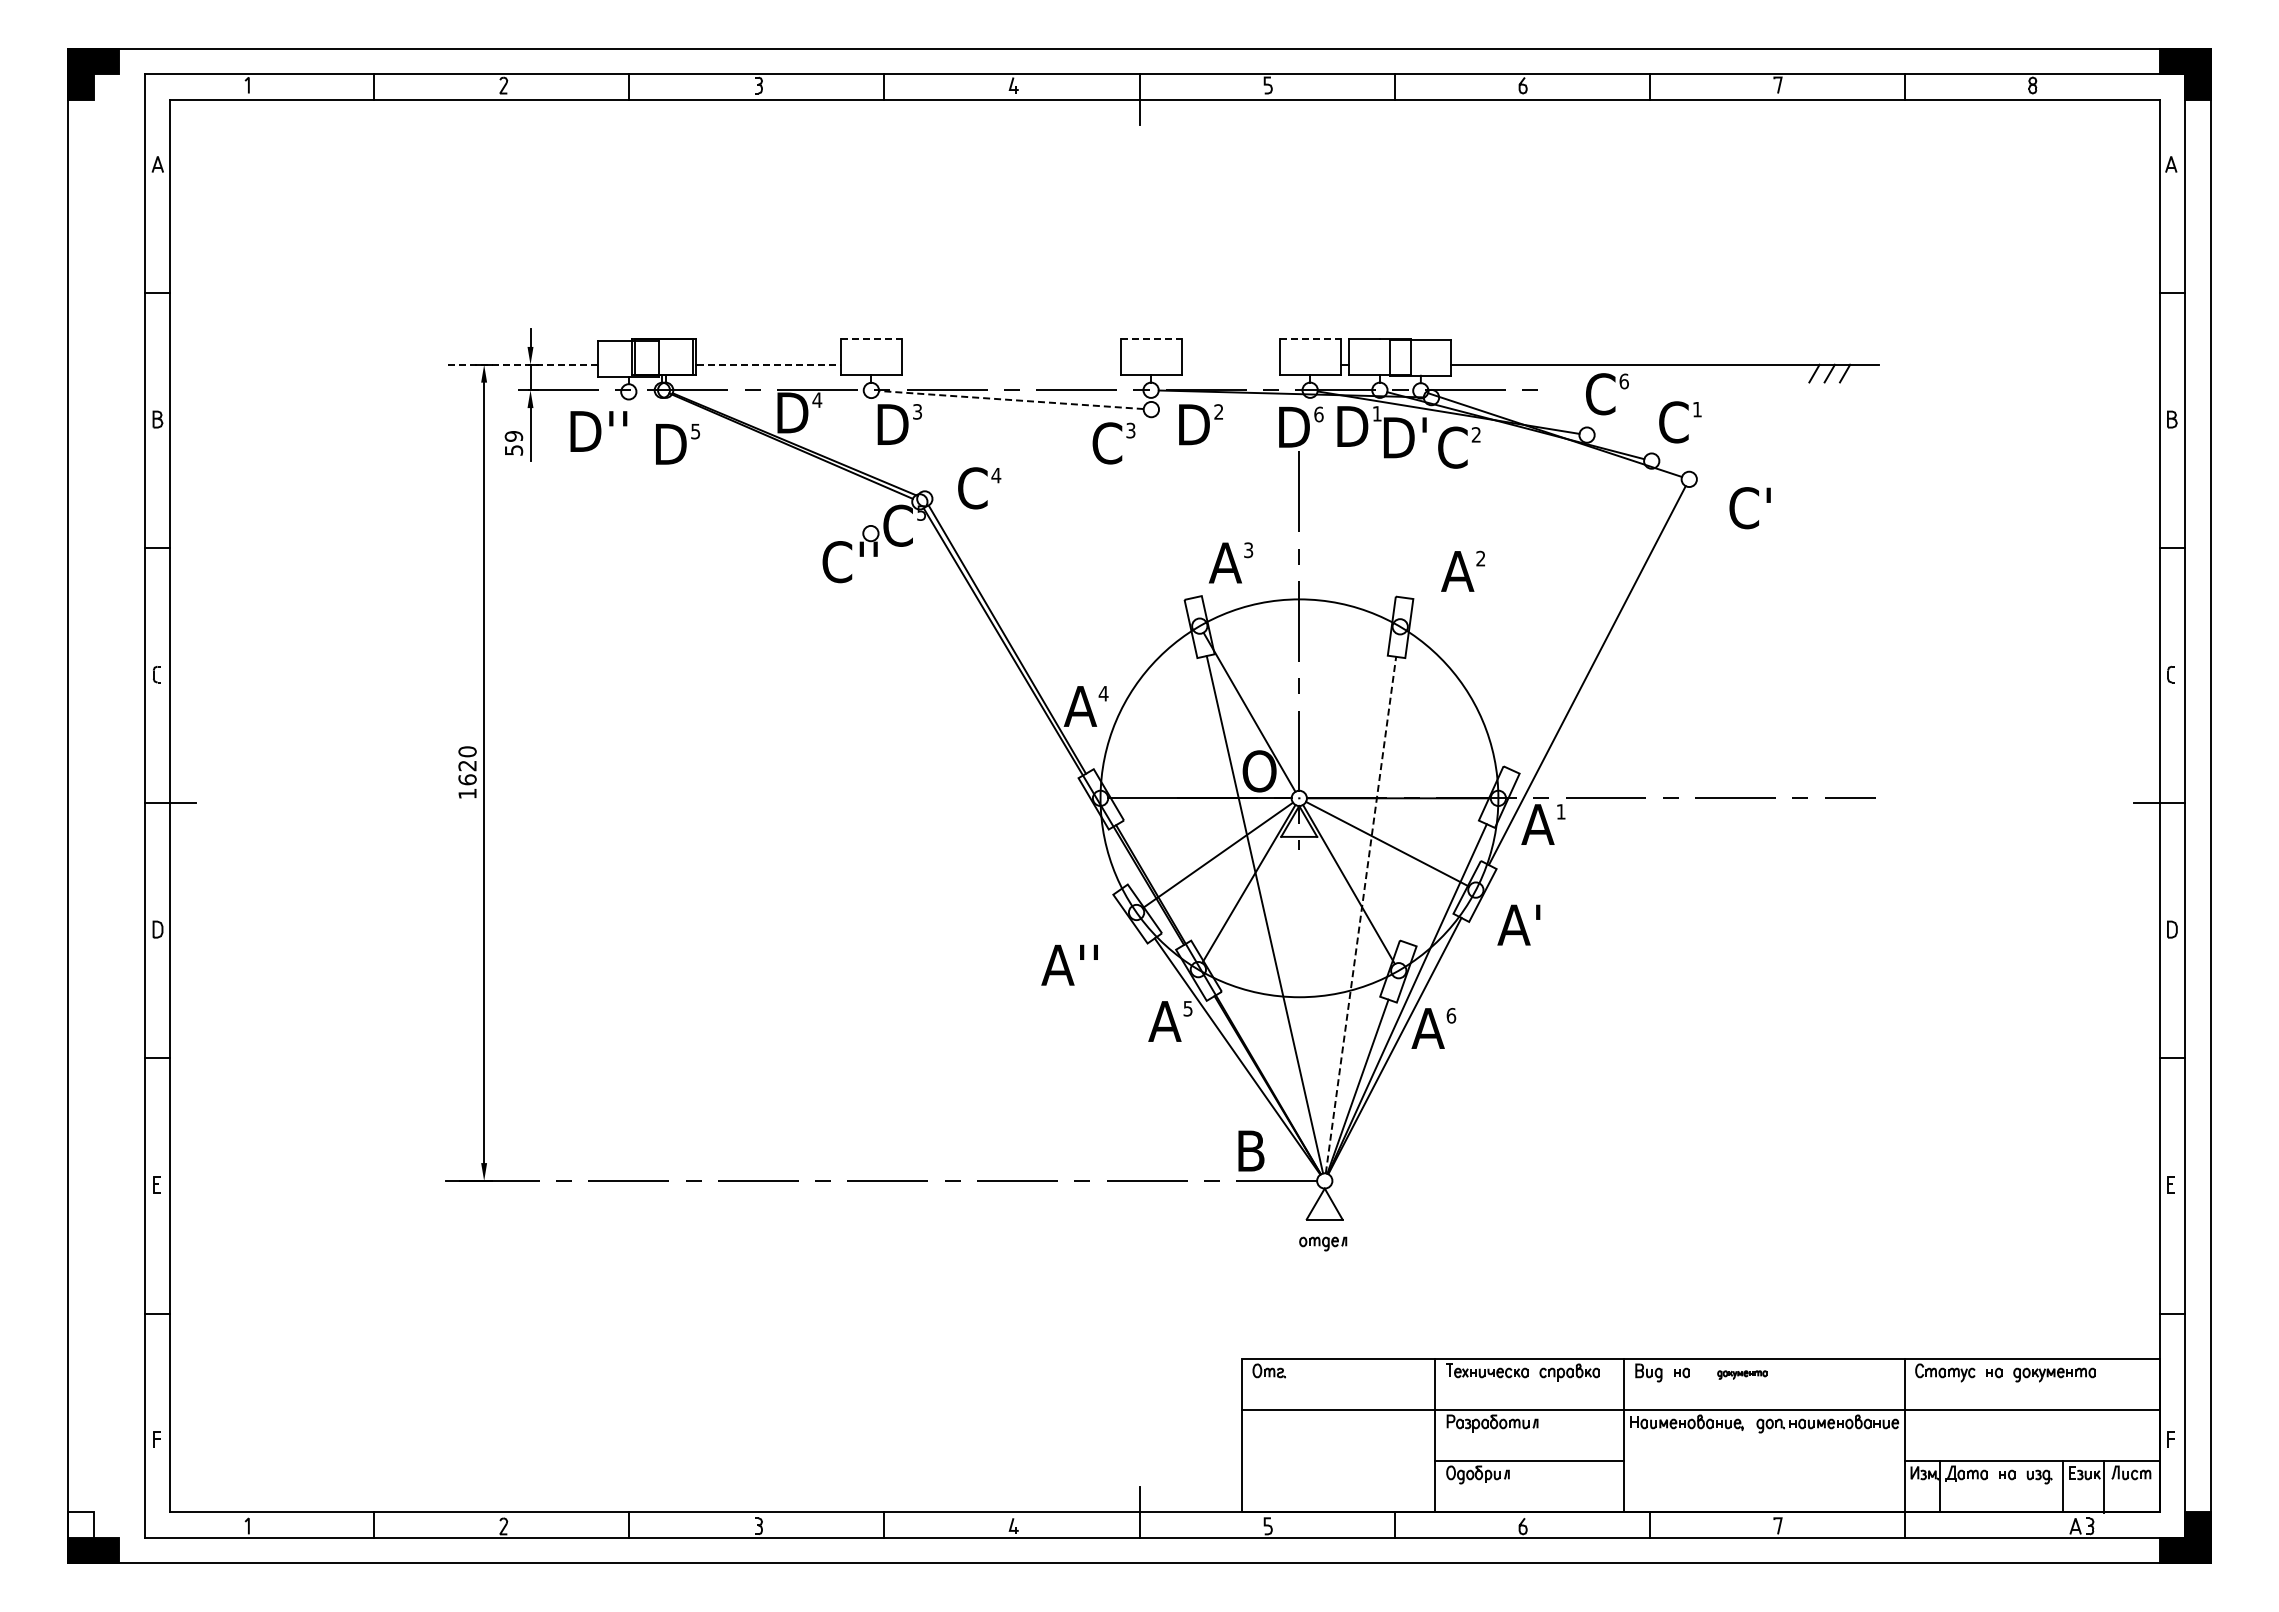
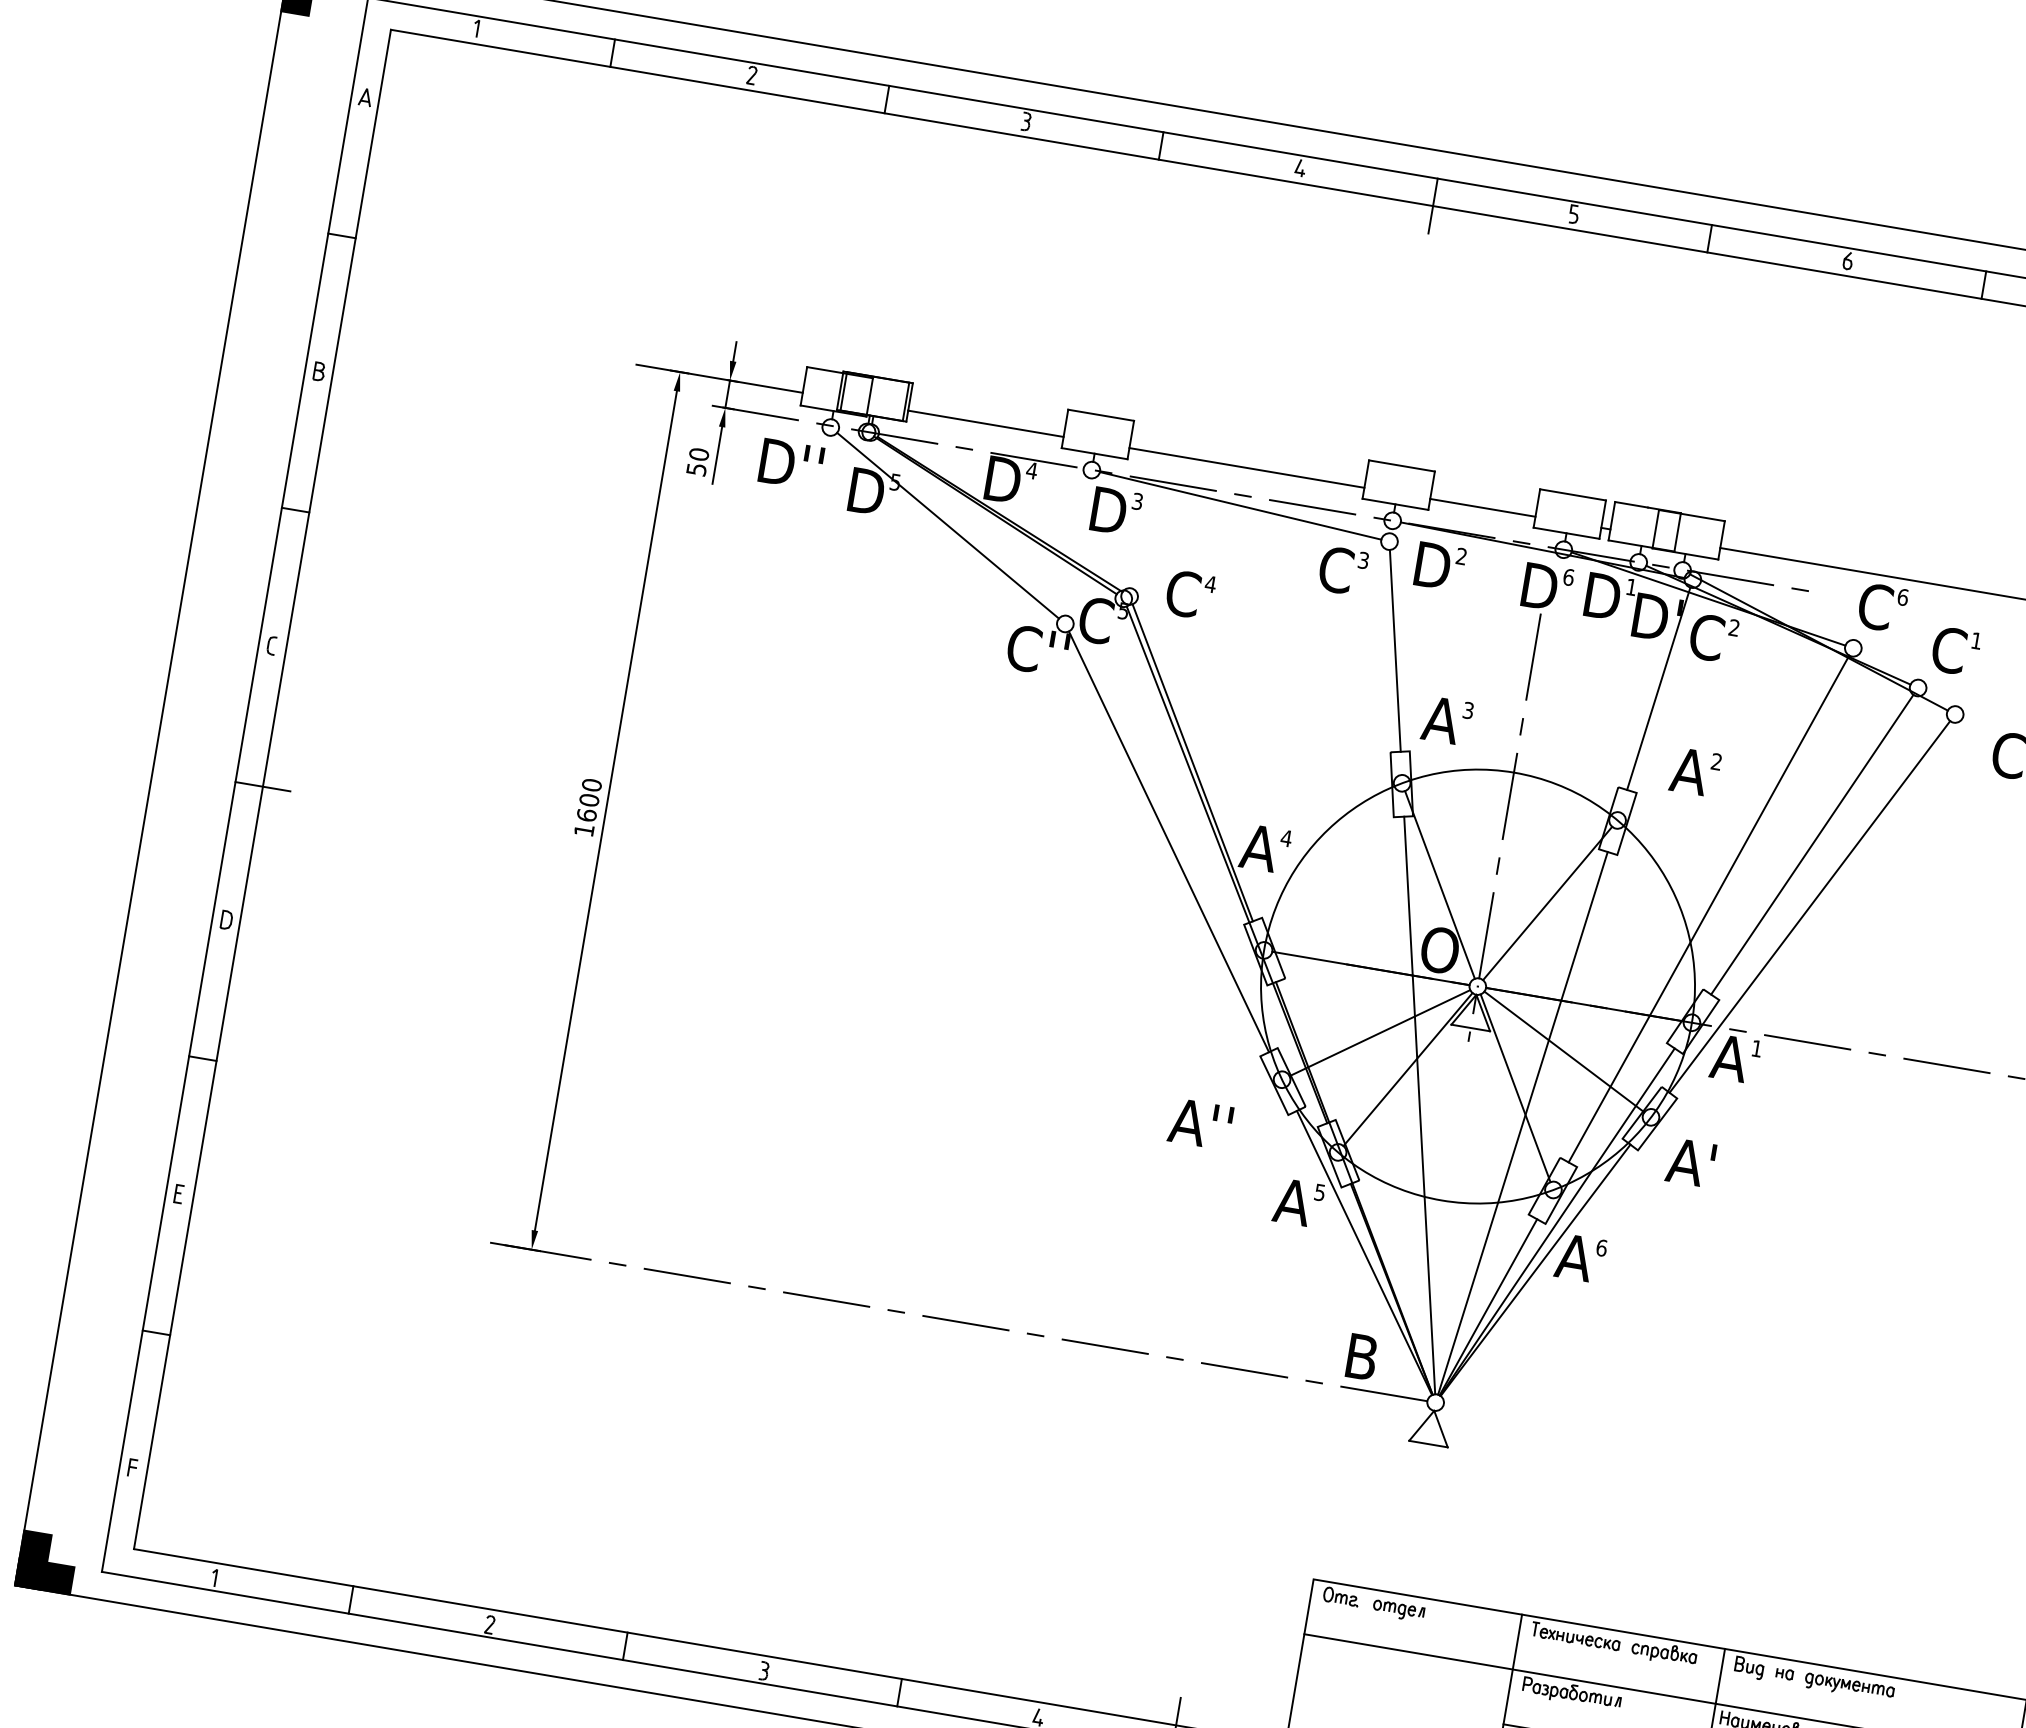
line: (871, 339) -> (1101, 415), dashed -> solid
line: (1151, 339) -> (1402, 466), dashed -> solid
line: (1310, 339) -> (1573, 495), dashed -> solid
line: (520, 364) -> (719, 378), dashed -> solid
line: (769, 364) -> (987, 423), dashed -> solid
line: (1010, 364) -> (1246, 467), added
line: (1230, 364) -> (1482, 507), added
line: (1011, 400) -> (1240, 506), dashed -> solid
text: (514, 436) -> (699, 454), 59 -> 50
line: (749, 462) -> (947, 525), added
line: (1417, 501) -> (1658, 688), added
line: (1173, 507) -> (1395, 650), added
line: (1579, 618) -> (1811, 844), added
line: (1496, 692) -> (1709, 908), added
line: (1349, 712) -> (1547, 903), added
line: (997, 714) -> (1168, 841), added
text: (467, 765) -> (589, 799), 1620 -> 1600
line: (1360, 915) -> (1522, 1123), dashed -> solid
part: (1323, 1243) -> (1399, 1610), moved
part: (1742, 1374) -> (1849, 1686), size x1.67
fill: (80, 1537) -> (32, 1559), added

